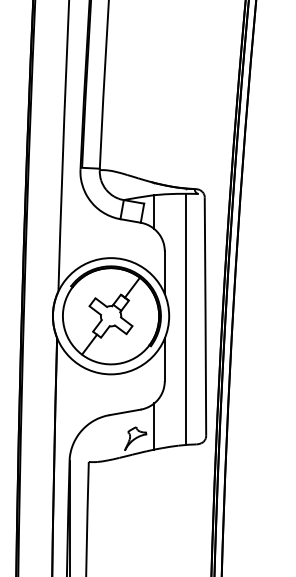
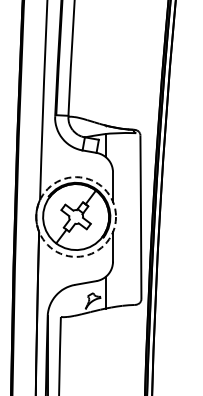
circle: (111, 315) -> (76, 216), solid -> dashed
line: (185, 319) -> (127, 219), removed

